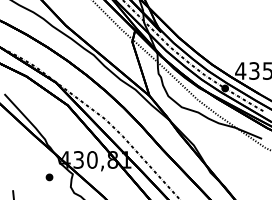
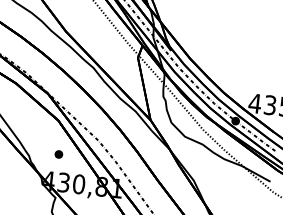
part: (49, 177) -> (58, 154), moved

